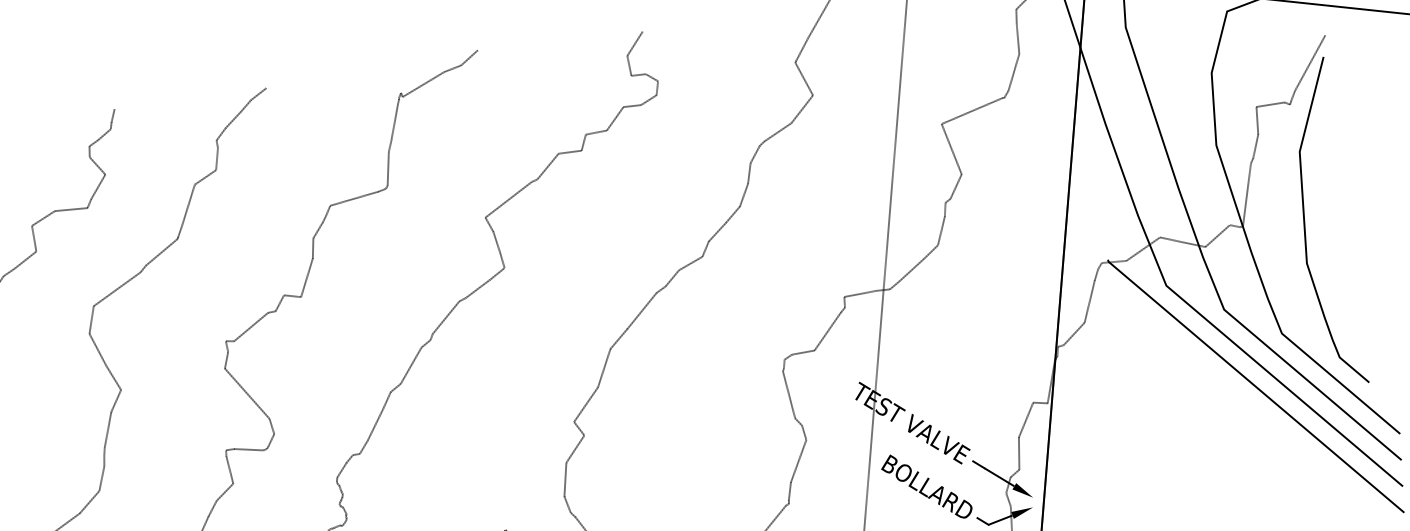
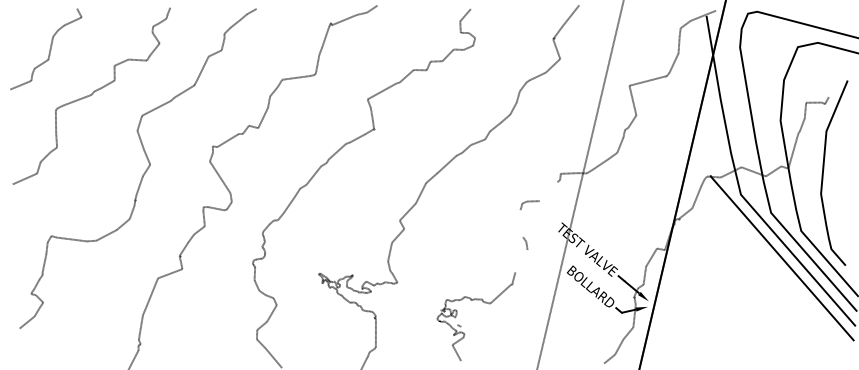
line: (1309, 62) -> (839, 82), removed
line: (827, 331) -> (548, 191), removed
line: (788, 394) -> (521, 223), removed
line: (798, 461) -> (521, 261), removed

